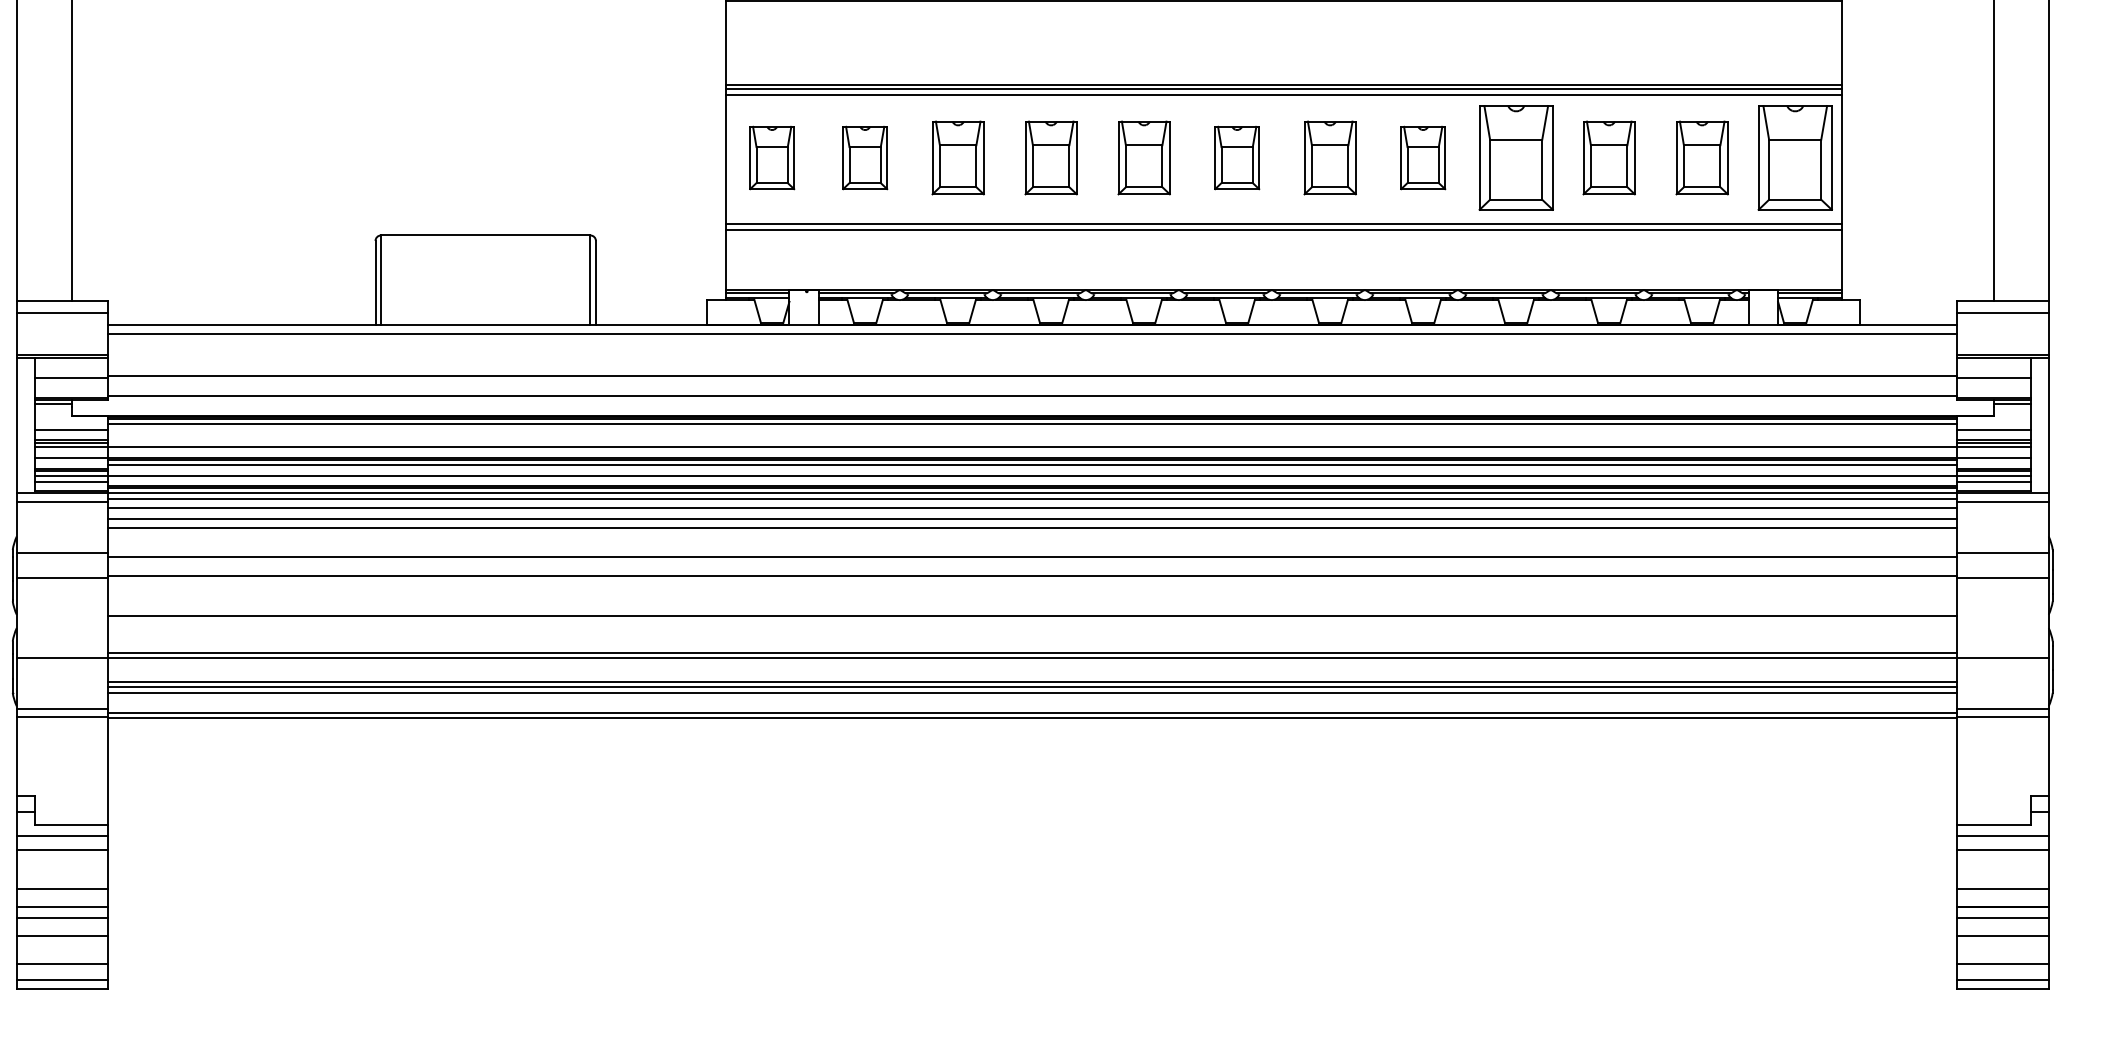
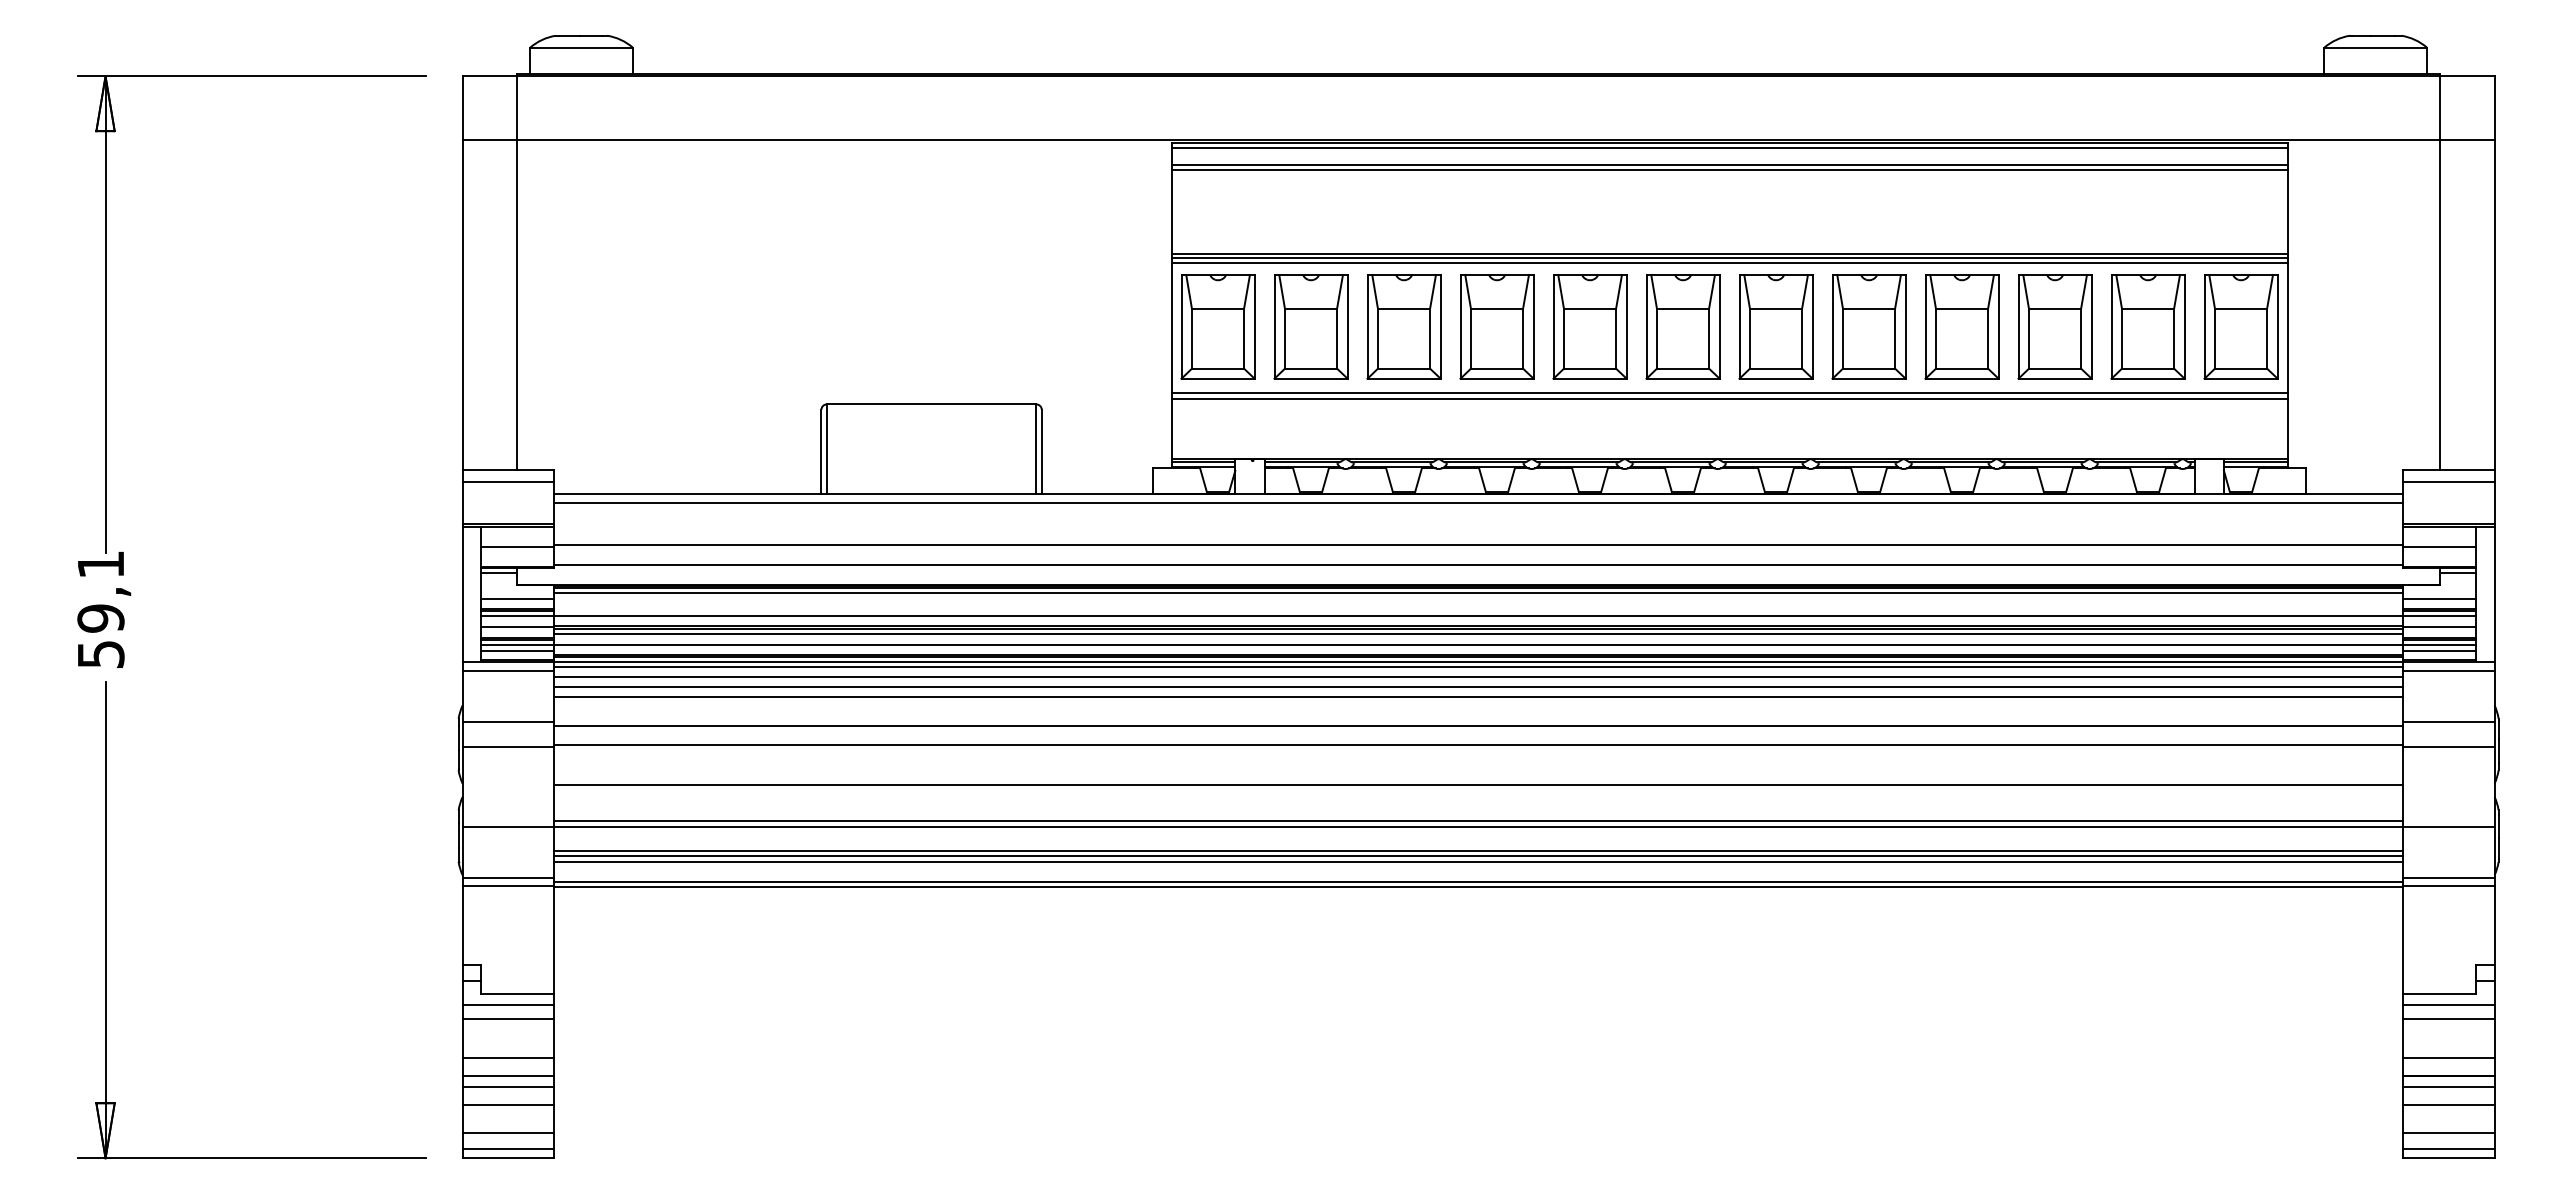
part: (771, 157) -> (1217, 326), size x1.67
part: (864, 157) -> (1310, 326), size x1.67
part: (957, 157) -> (1403, 326), size x1.43
part: (1050, 157) -> (1496, 326), size x1.43
part: (1143, 157) -> (1589, 326), size x1.43
part: (1236, 157) -> (1682, 326), size x1.67
part: (1329, 157) -> (1775, 326), size x1.43
part: (1422, 157) -> (1868, 326), size x1.67
part: (1608, 157) -> (2054, 326), size x1.43
part: (1701, 157) -> (2147, 326), size x1.43

